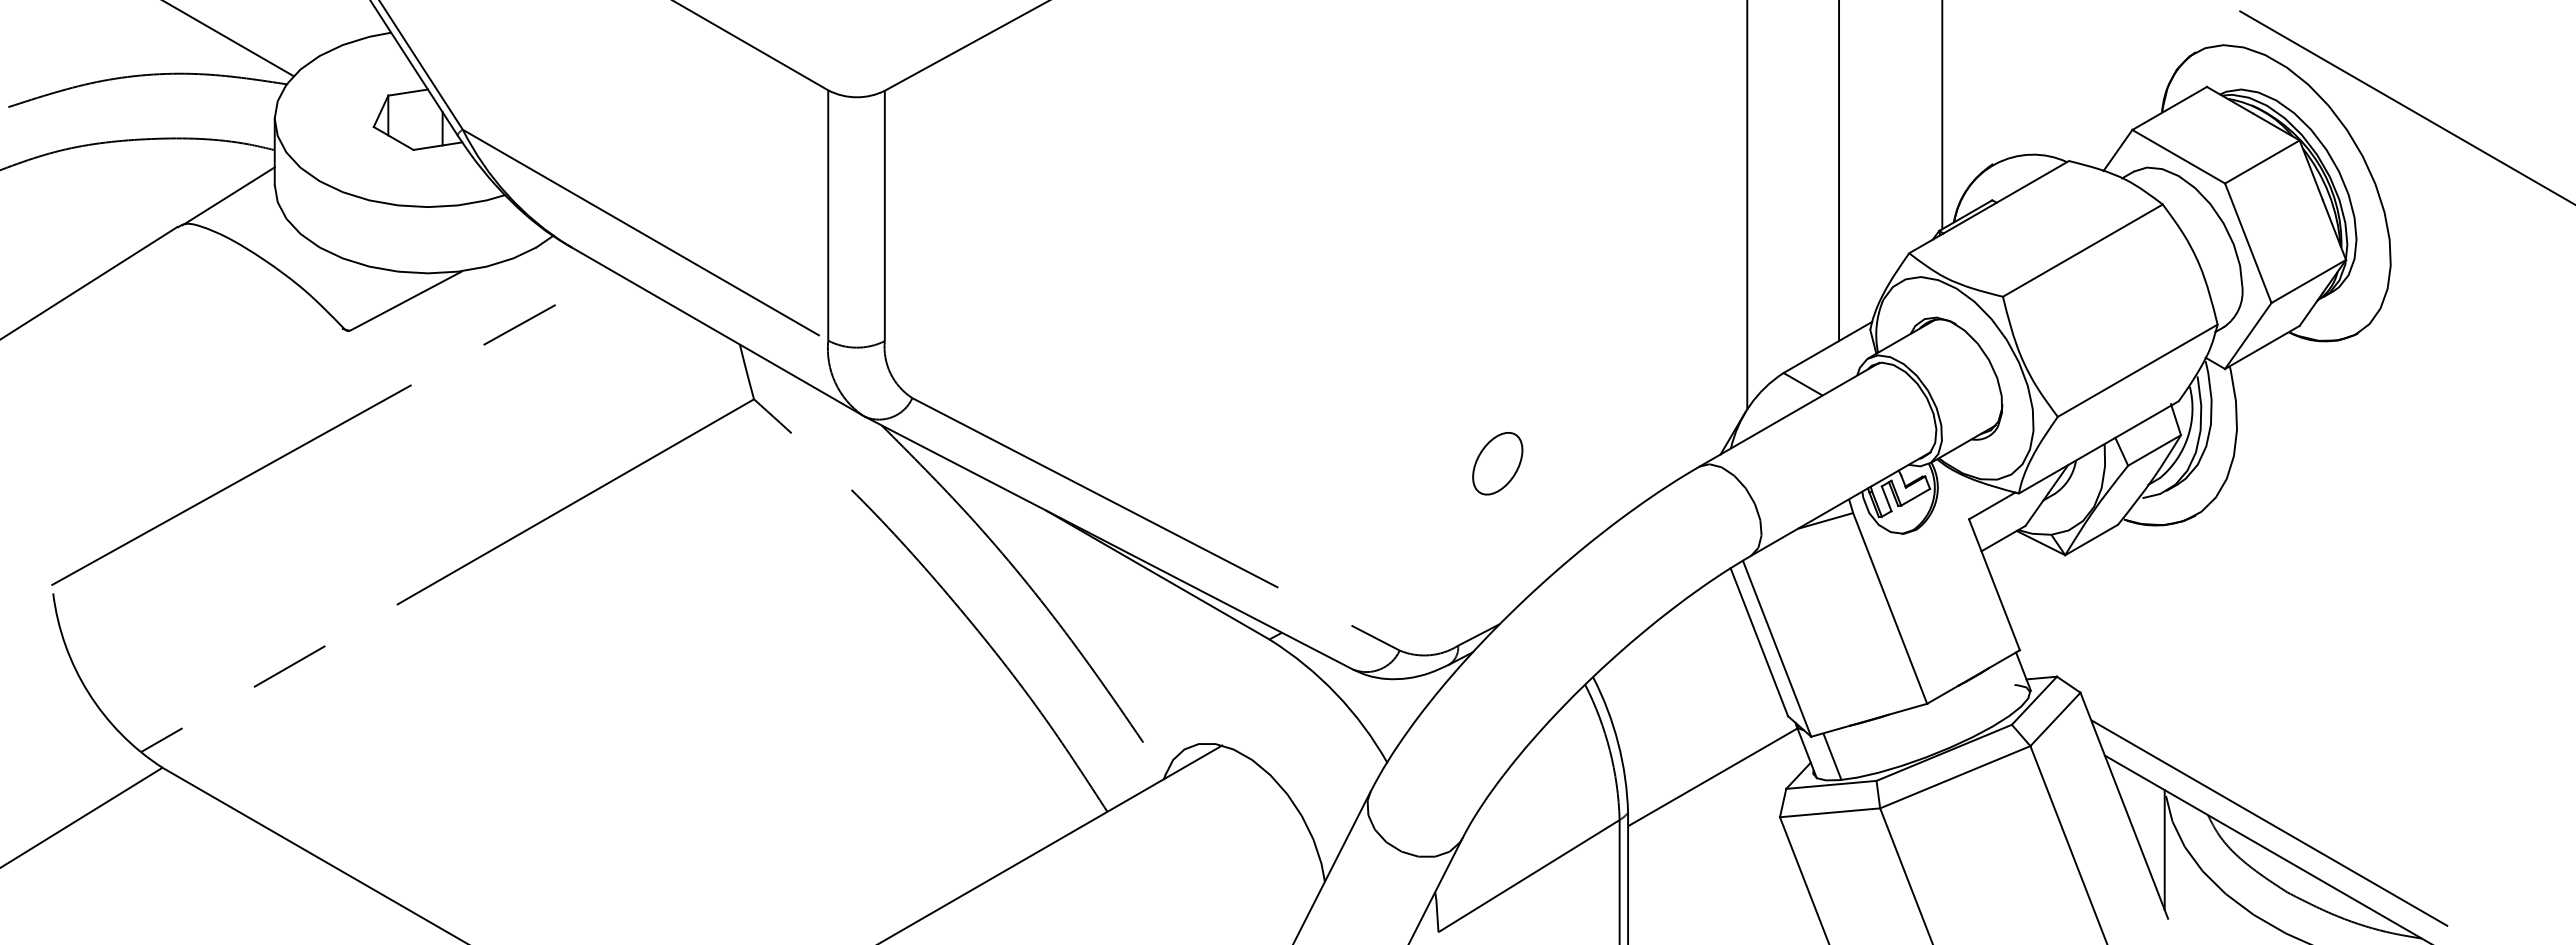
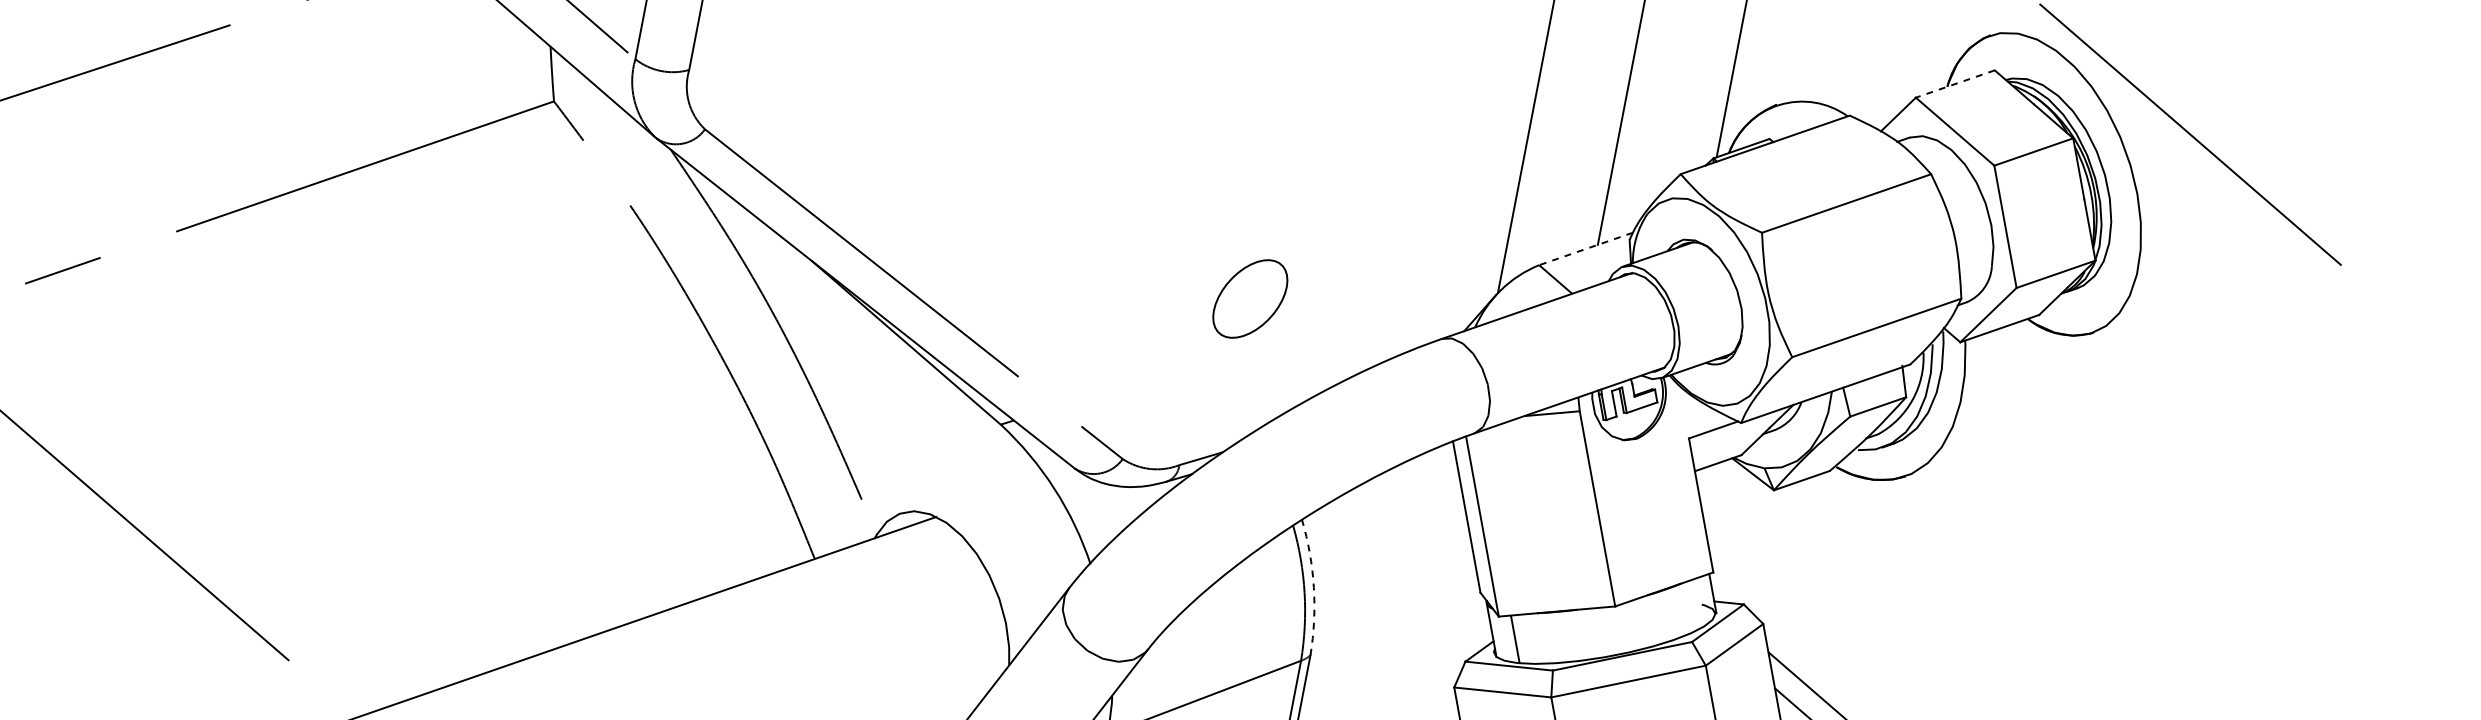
line: (2169, 108) -> (1955, 84), solid -> dashed
line: (1827, 347) -> (1585, 248), solid -> dashed
part: (1497, 463) -> (1250, 298), size x1.4
arc: (1618, 743) -> (1314, 587), solid -> dashed
line: (1712, 777) -> (1397, 637), removed

